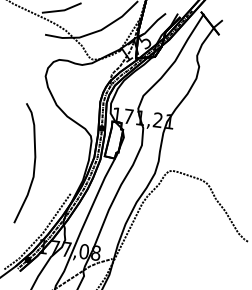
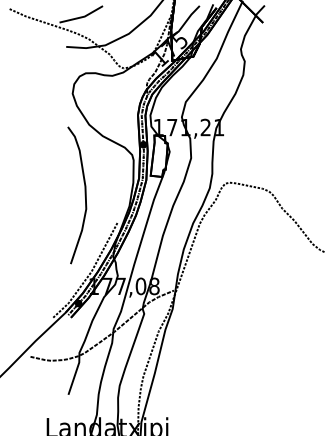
curve: (33, 164) -> (84, 195), moved

